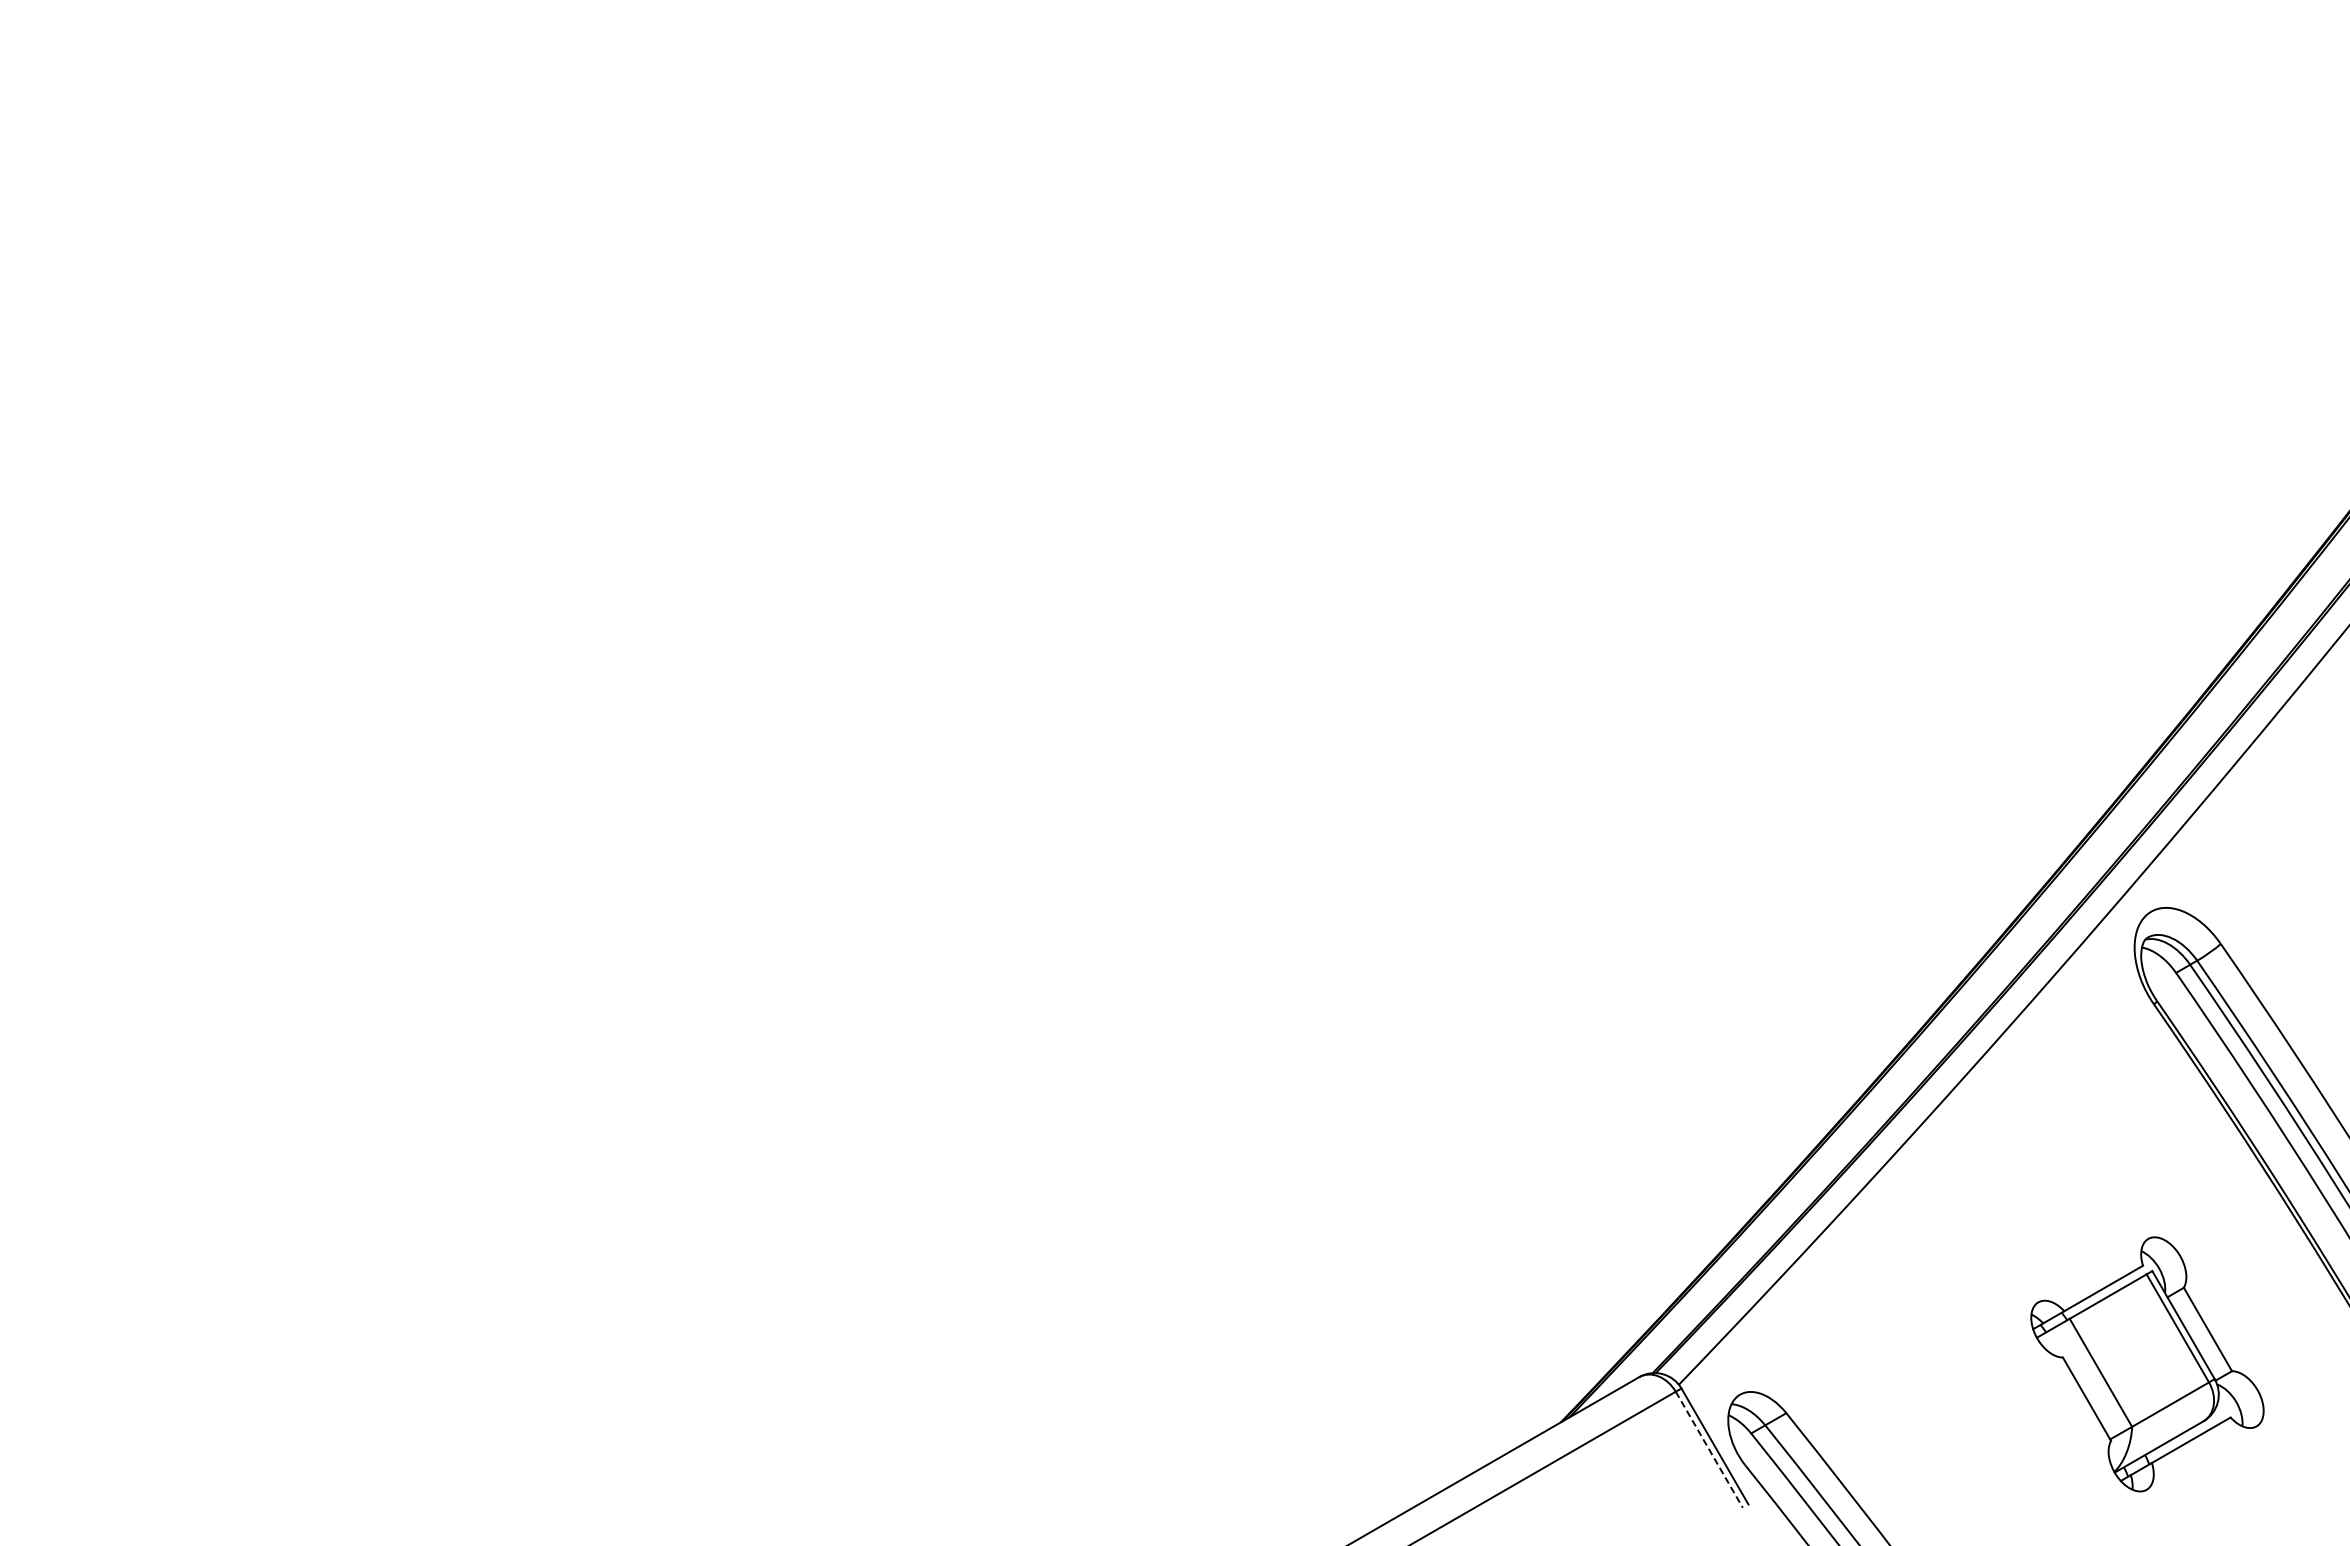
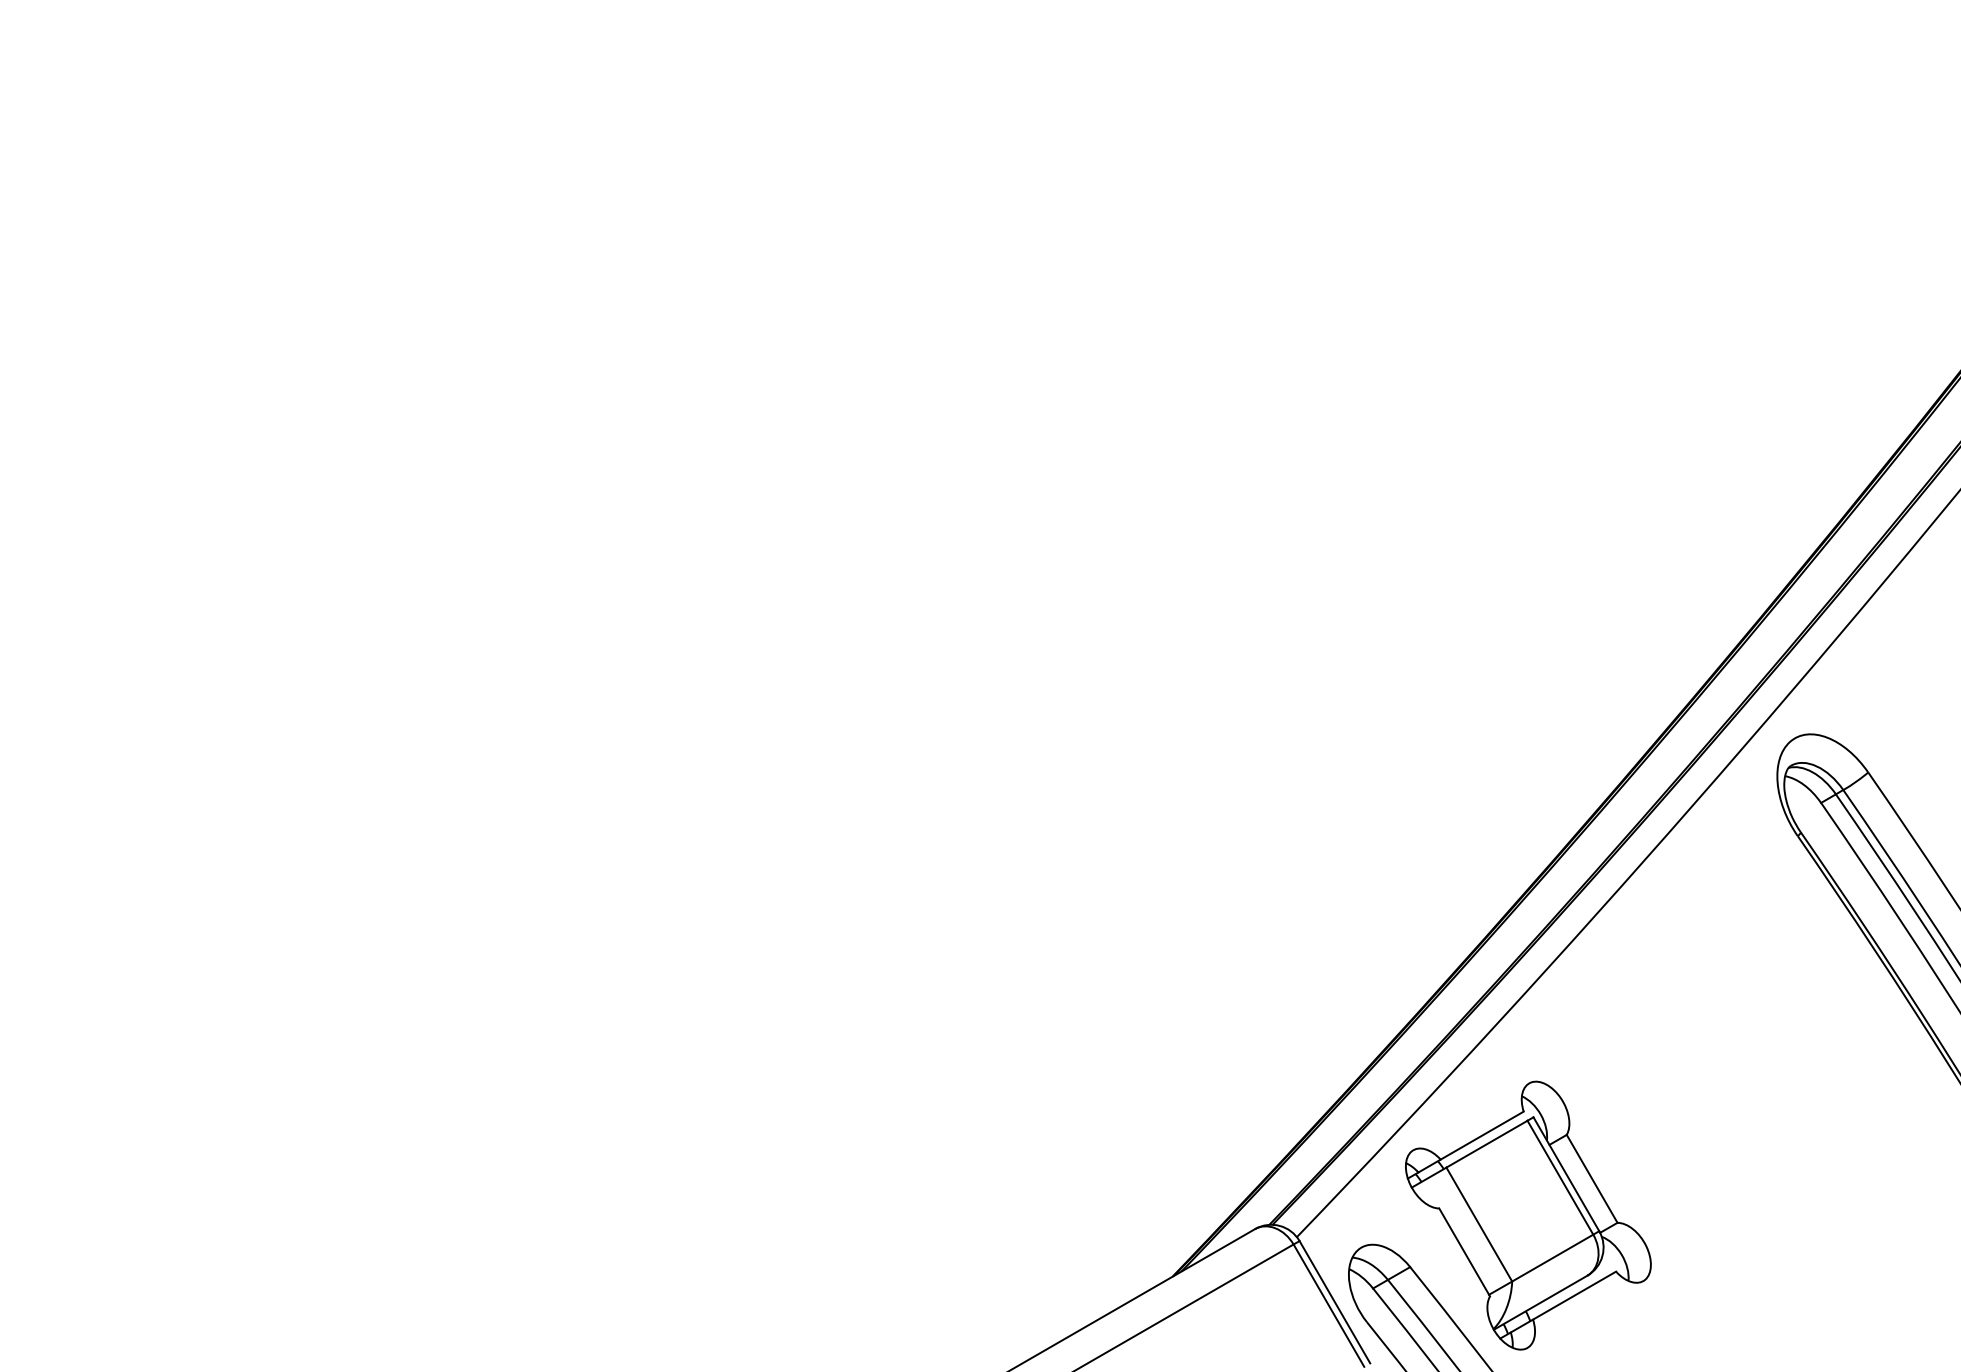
part: (2147, 1364) -> (1528, 1215), moved
line: (1709, 1450) -> (1329, 1306), dashed -> solid

